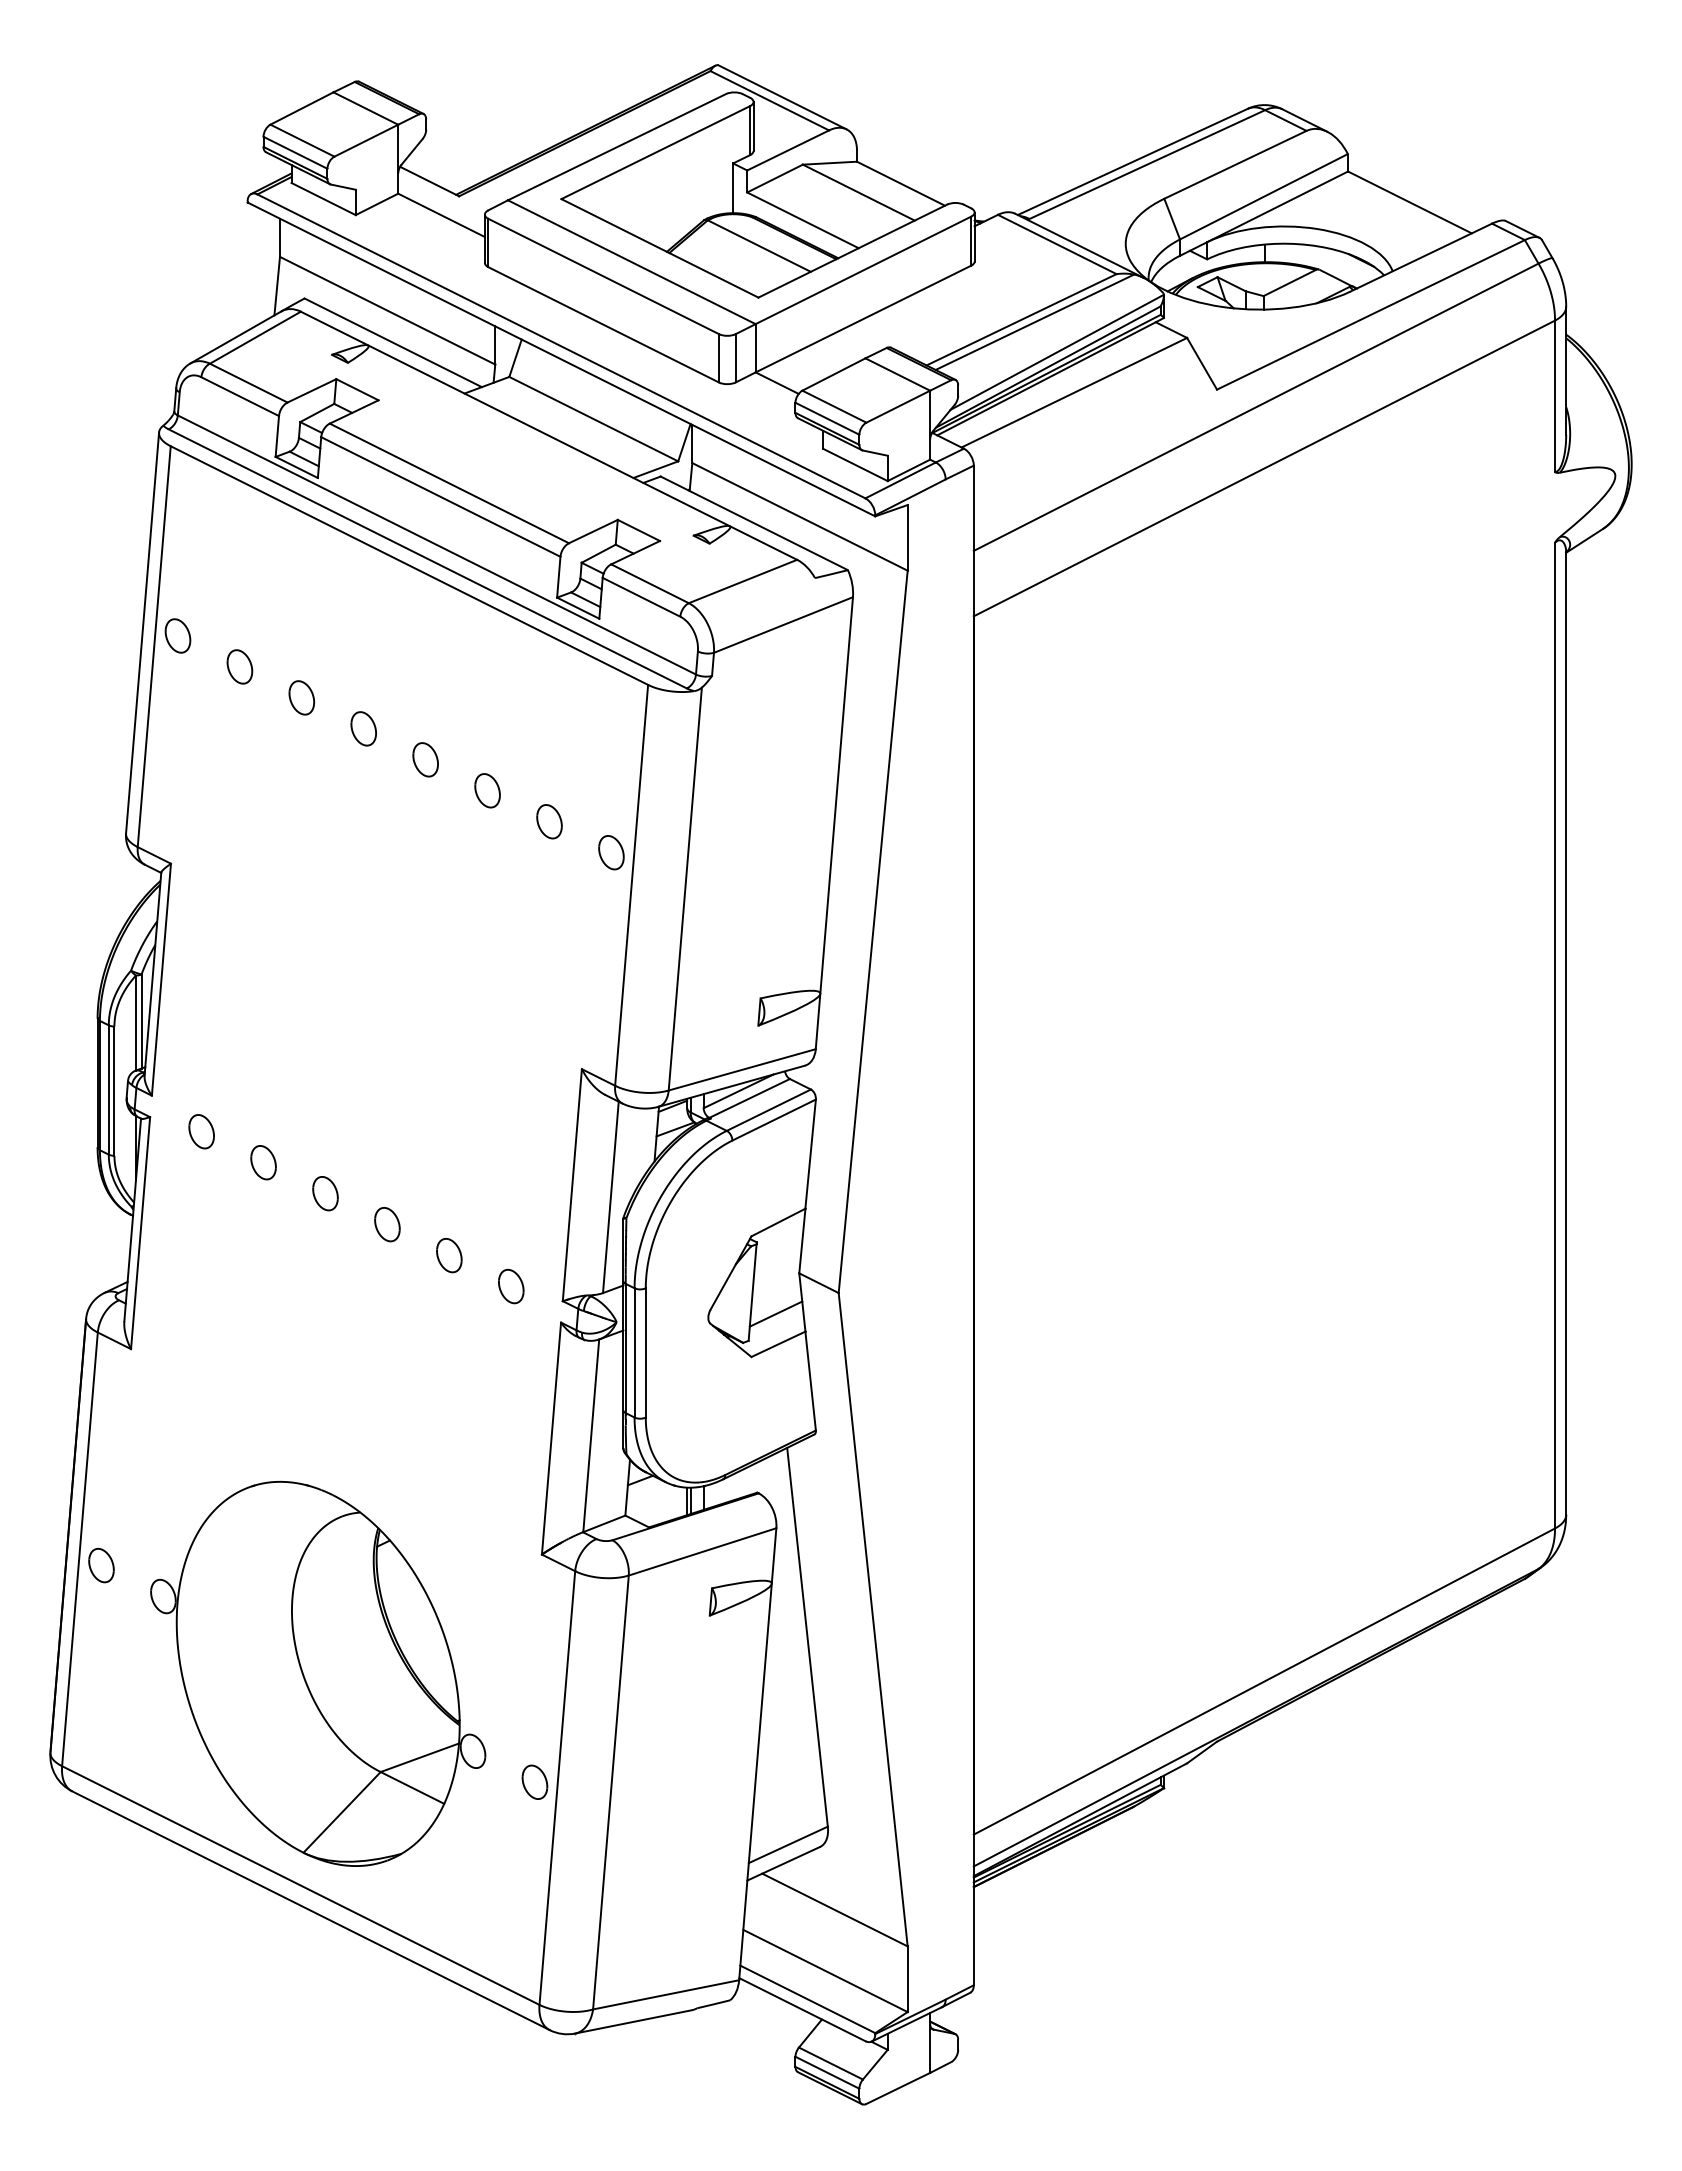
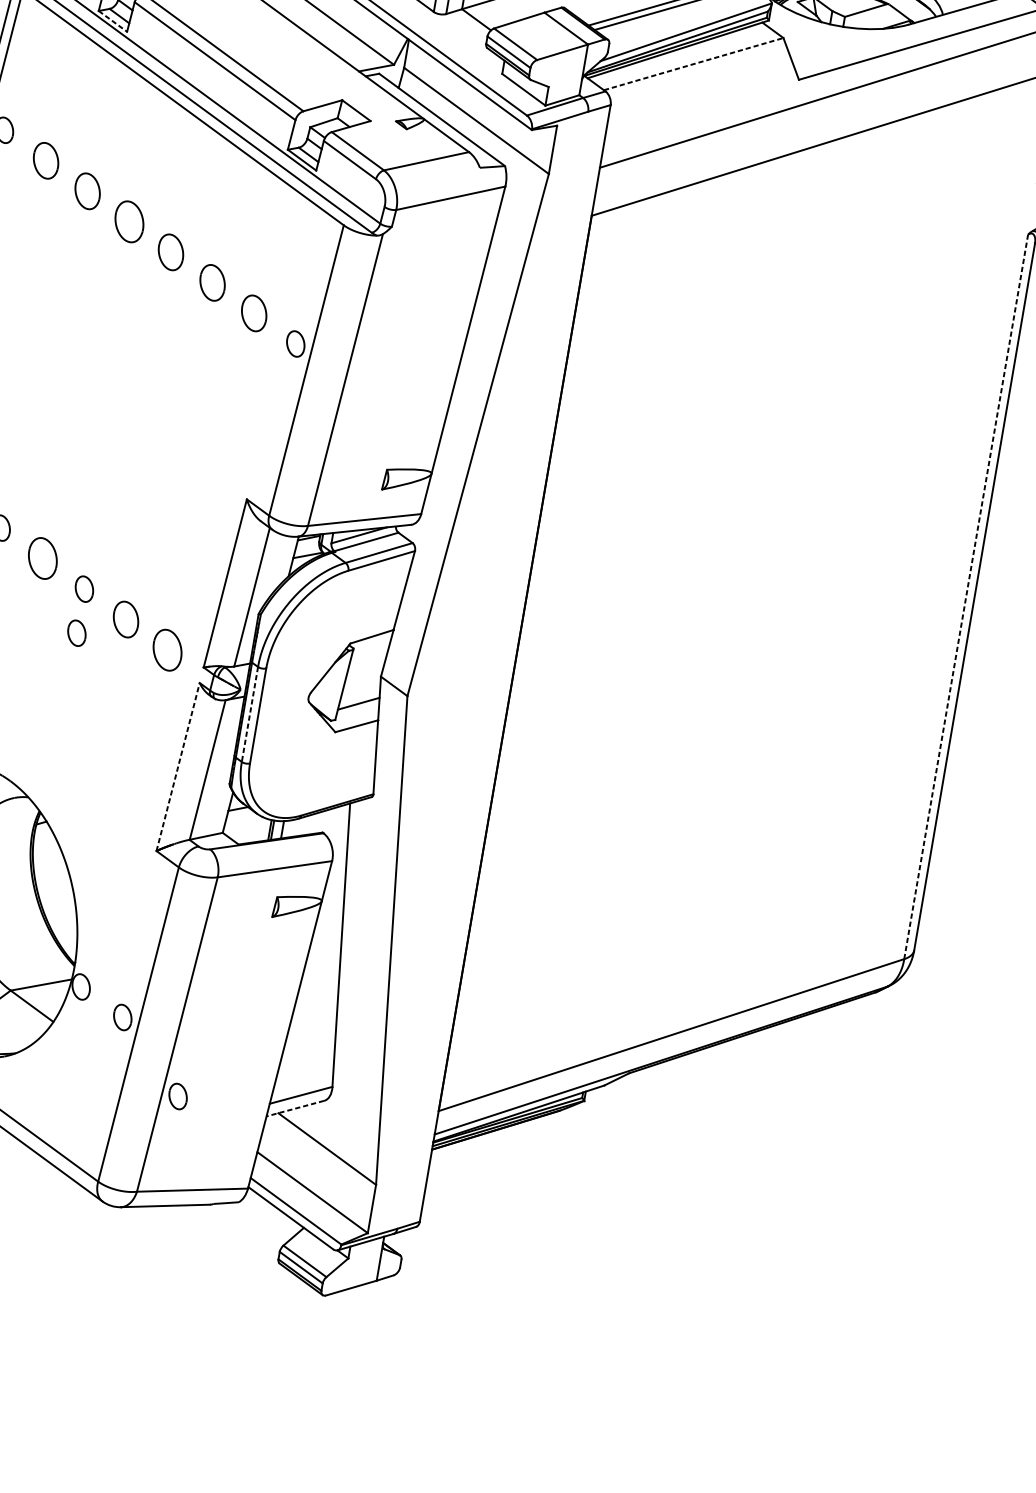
line: (1074, 392) -> (693, 64), solid -> dashed
line: (296, 467) -> (112, 21), solid -> dashed
part: (239, 666) -> (45, 160), size x1.4
part: (301, 697) -> (87, 191), size x1.4
part: (363, 728) -> (129, 221), size x1.6
part: (425, 759) -> (170, 252), size x1.4
part: (487, 790) -> (212, 282), size x1.4
part: (549, 821) -> (254, 313), size x1.4
line: (1555, 1035) -> (966, 596), solid -> dashed
part: (325, 1193) -> (42, 558), size x1.6
part: (449, 1255) -> (126, 619), size x1.4
part: (387, 1284) -> (76, 633), added
part: (511, 1286) -> (167, 650), size x1.6
line: (634, 1352) -> (249, 714), solid -> dashed
line: (551, 1438) -> (178, 766), solid -> dashed
line: (783, 1863) -> (295, 1108), solid -> dashed
part: (625, 1873) -> (177, 1095), added

